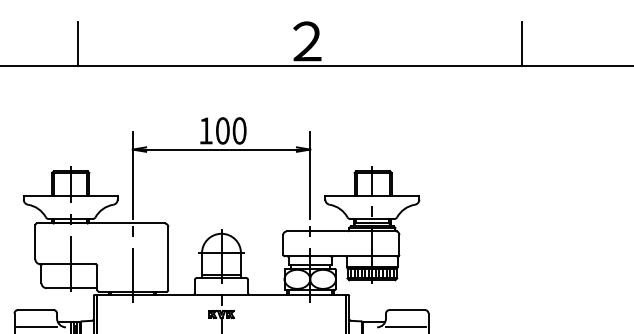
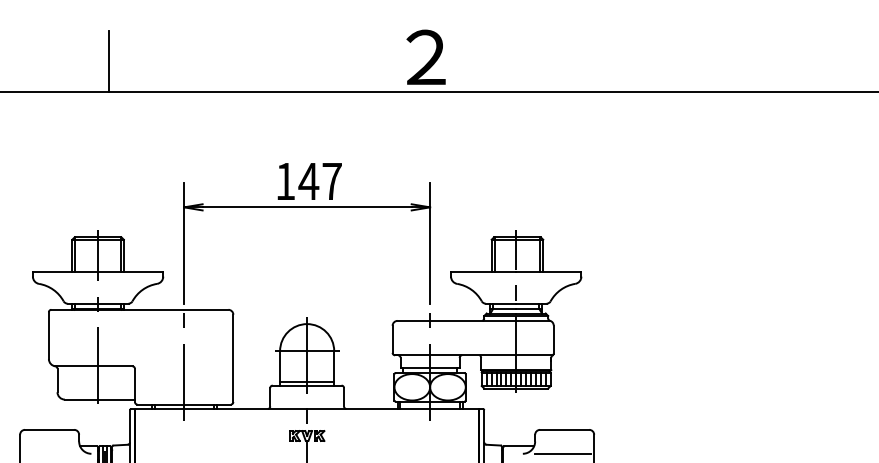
line: (521, 44) -> (723, 61), removed
text: (230, 130) -> (319, 180), 100 -> 147
line: (37, 327) -> (52, 454), removed

